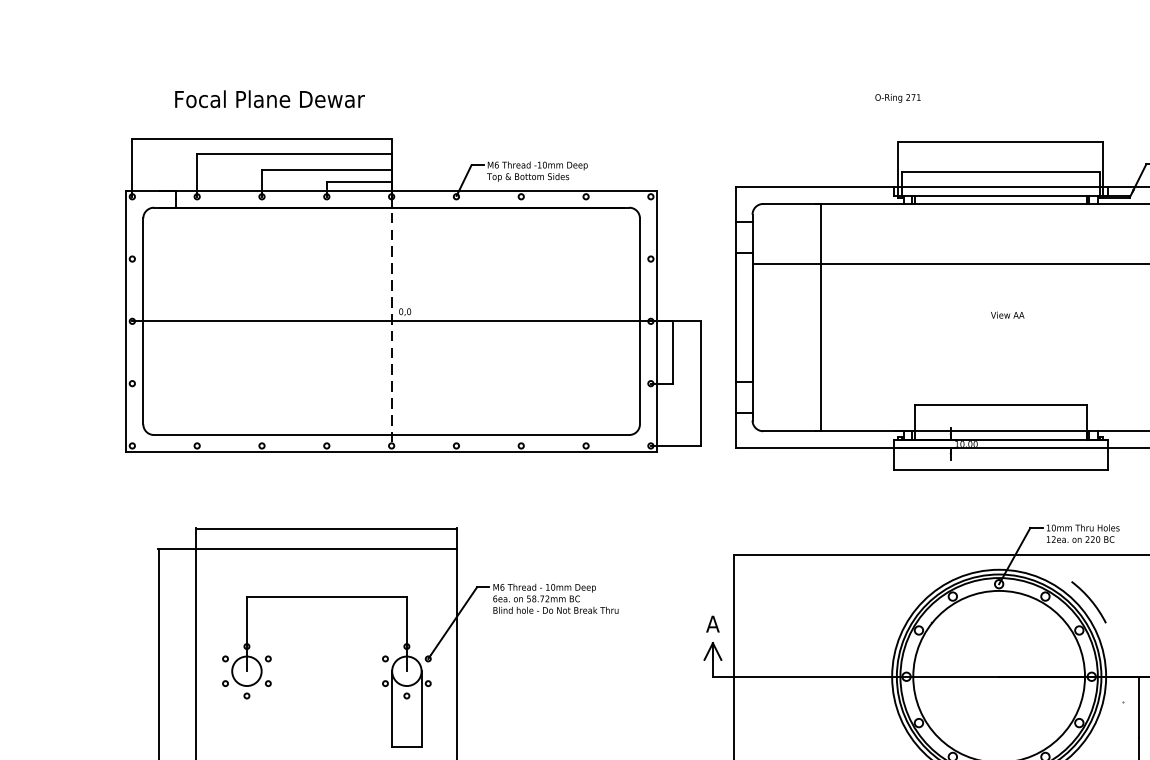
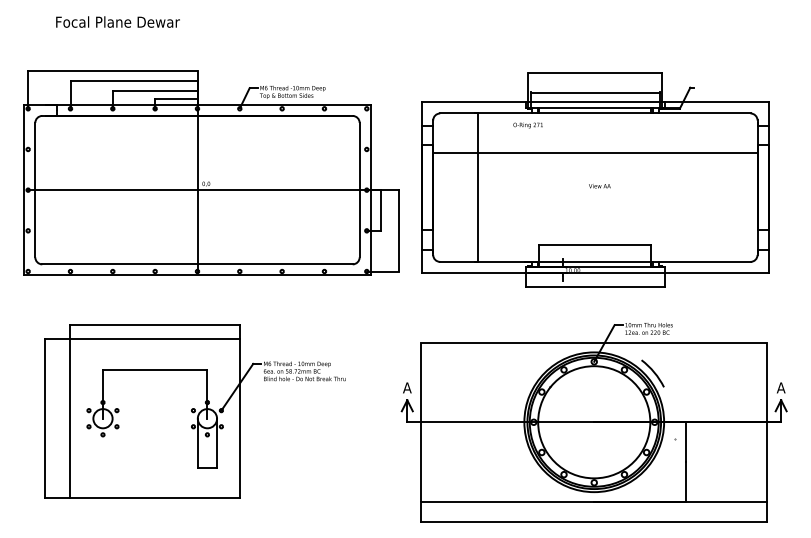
text: (269, 98) -> (117, 21), moved
text: (896, 98) -> (527, 125), moved
line: (391, 321) -> (197, 190), dashed -> solid

